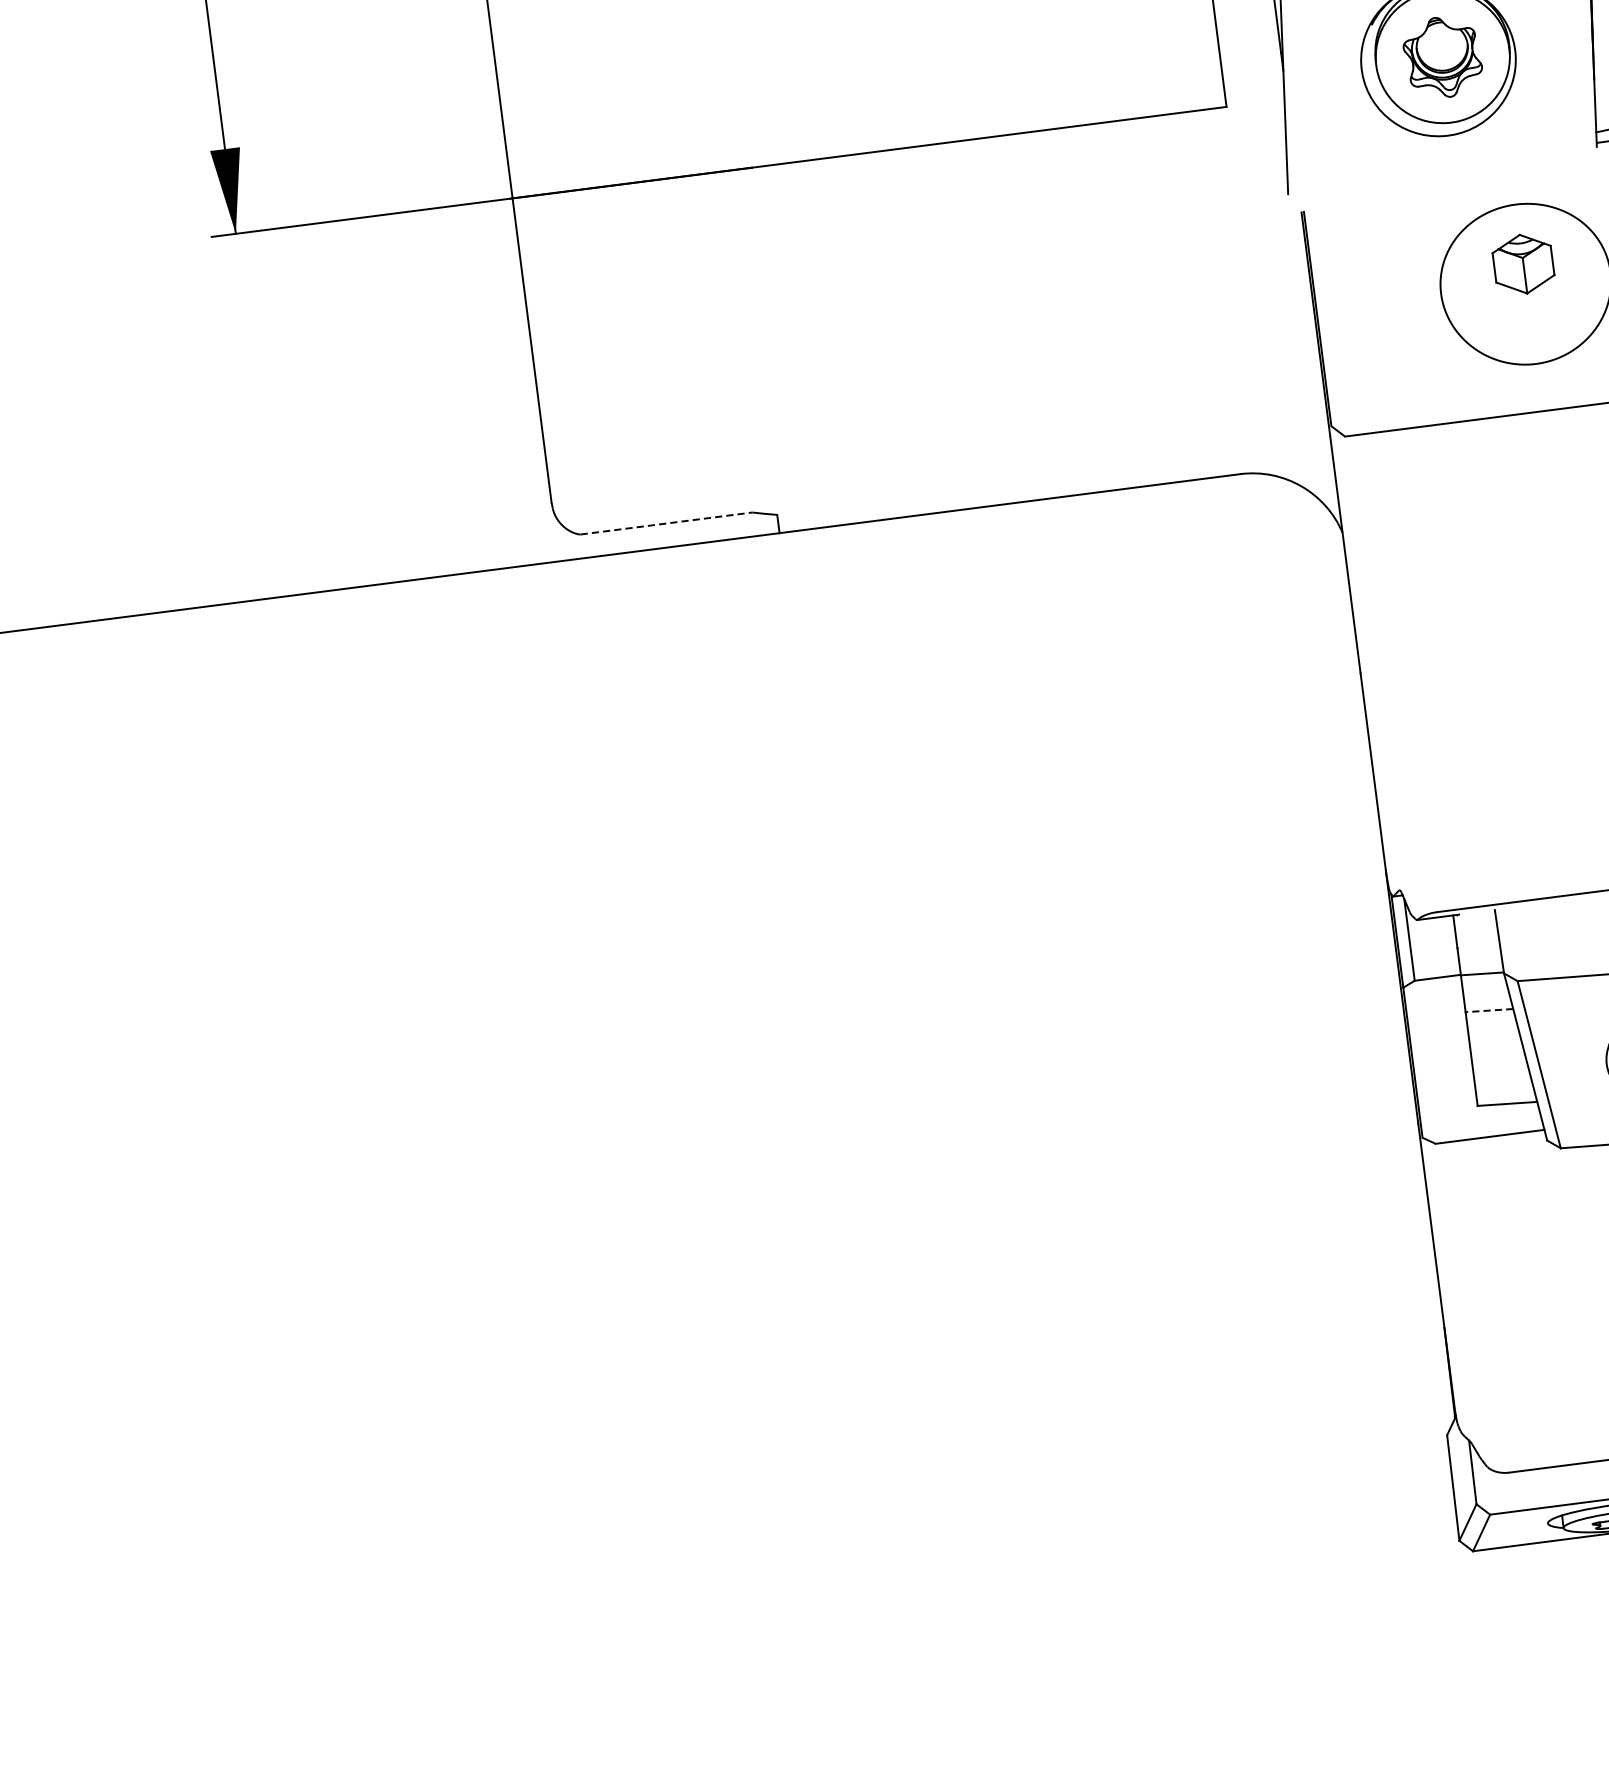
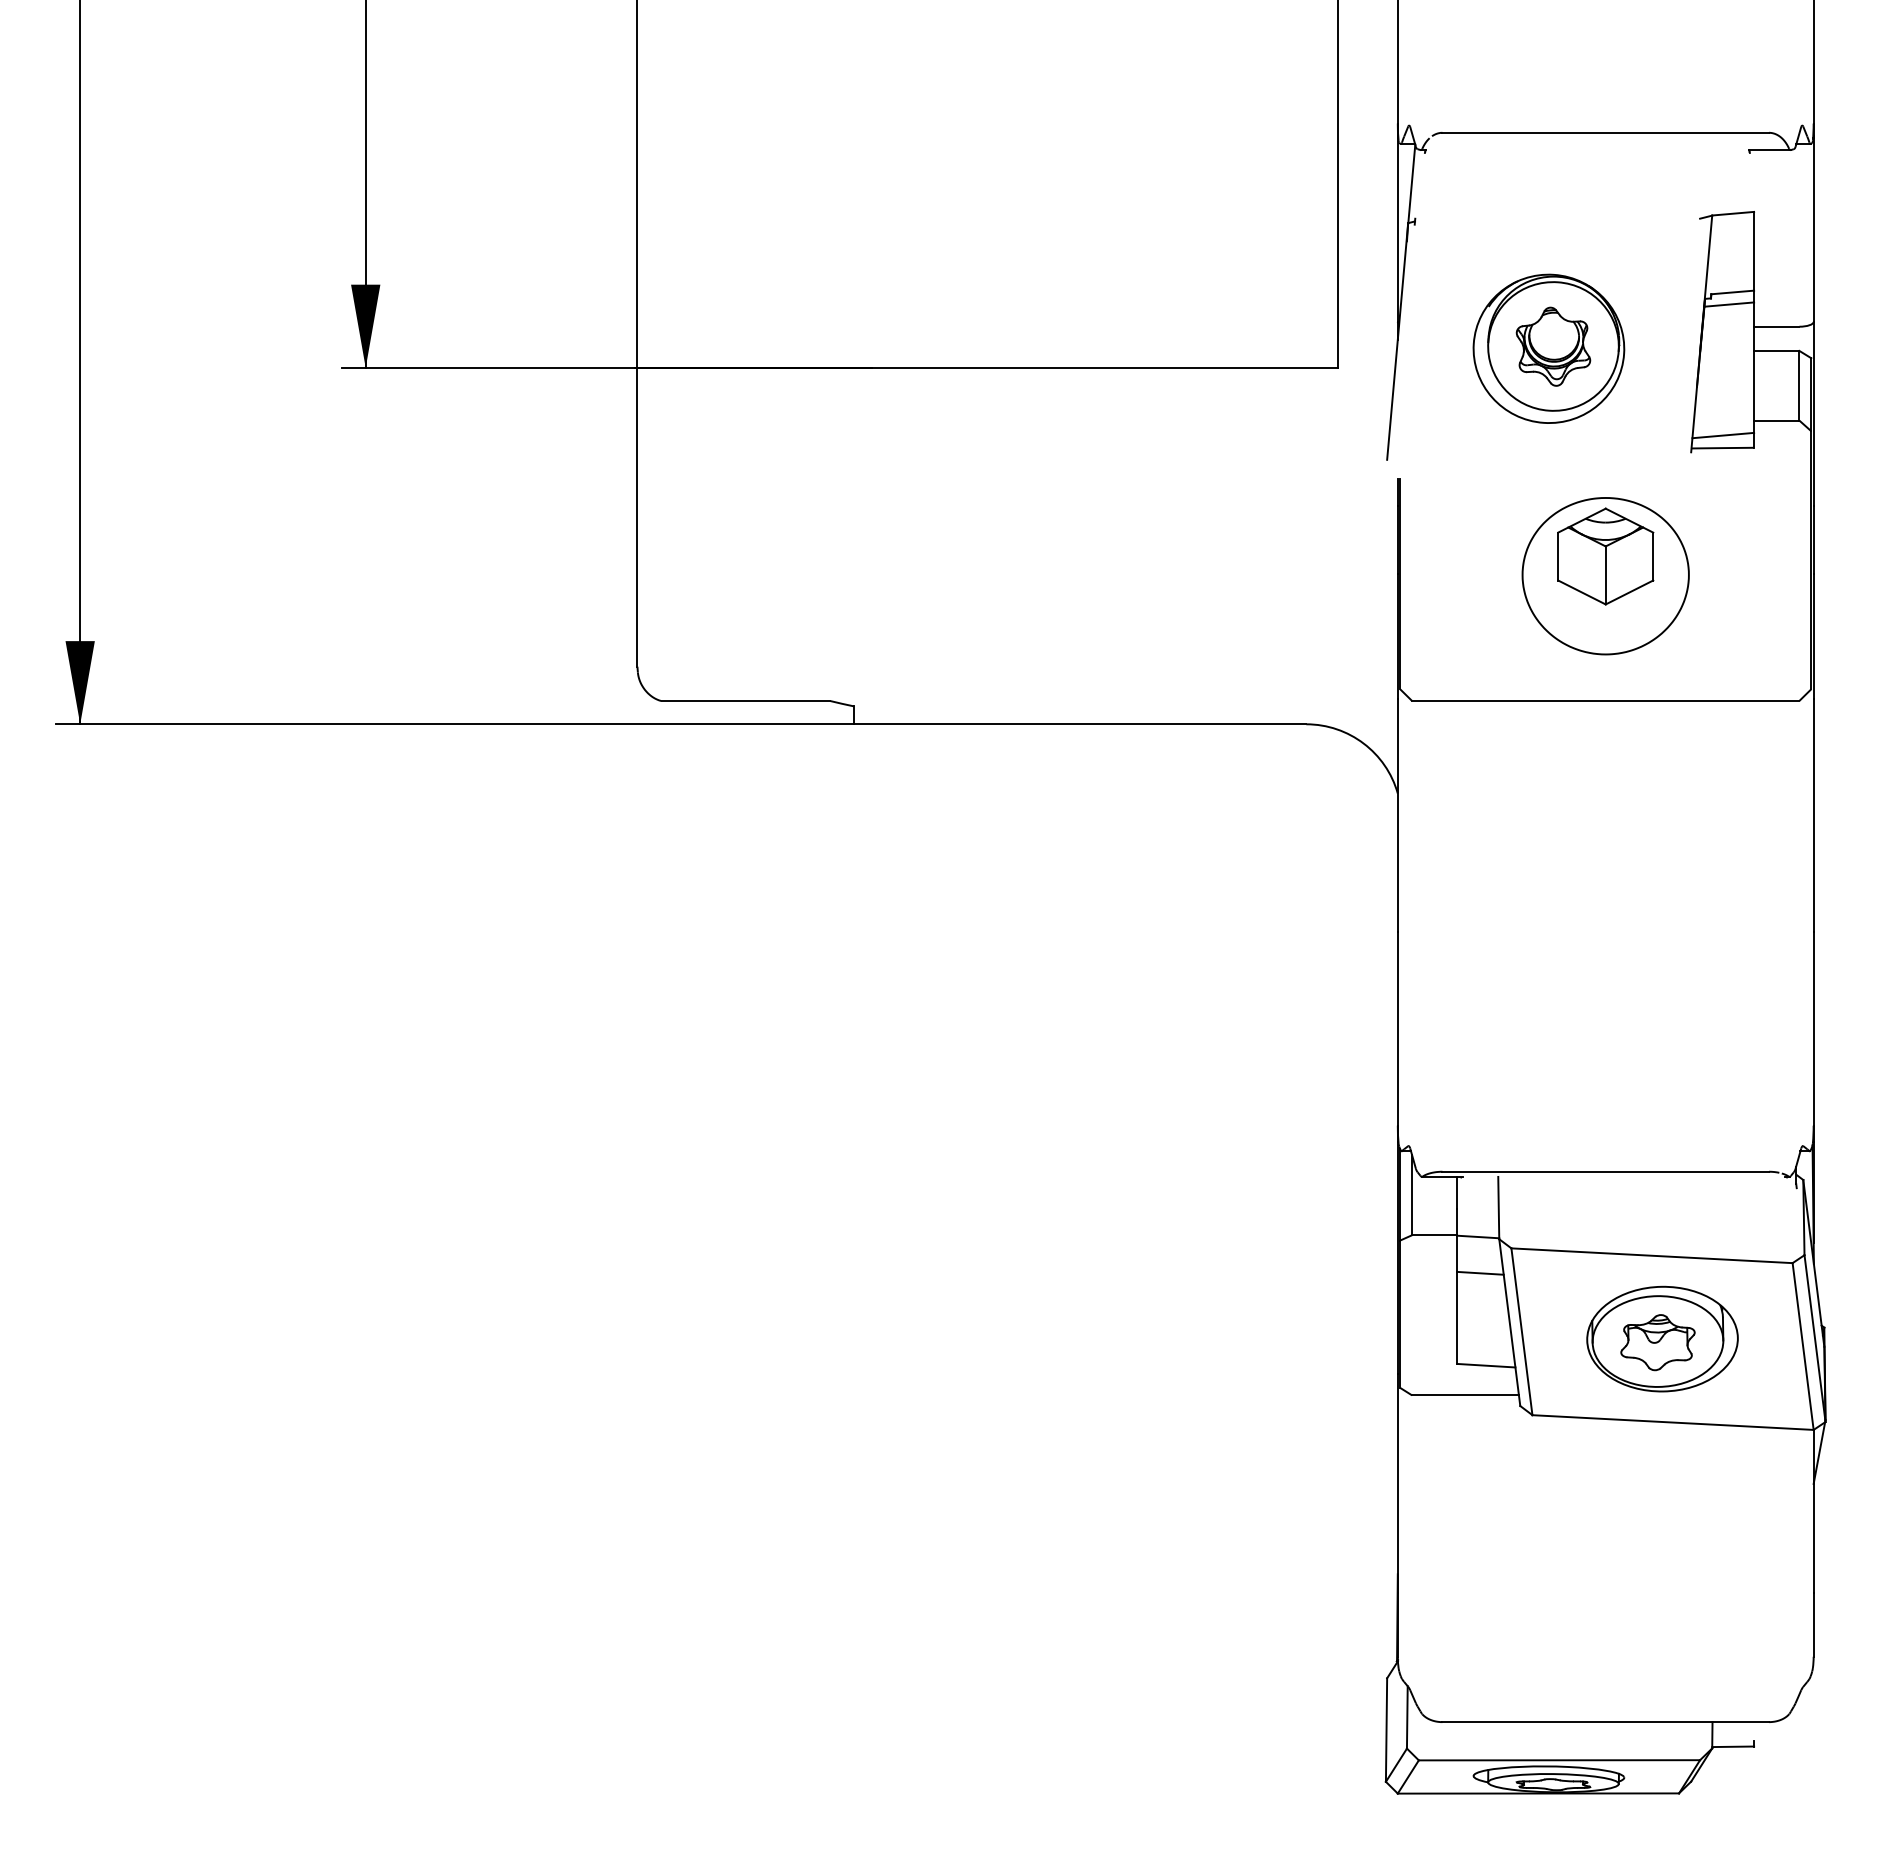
part: (1523, 264) -> (1605, 556), size x1.67
line: (667, 522) -> (746, 700), dashed -> solid
line: (1489, 1010) -> (1480, 1273), dashed -> solid

